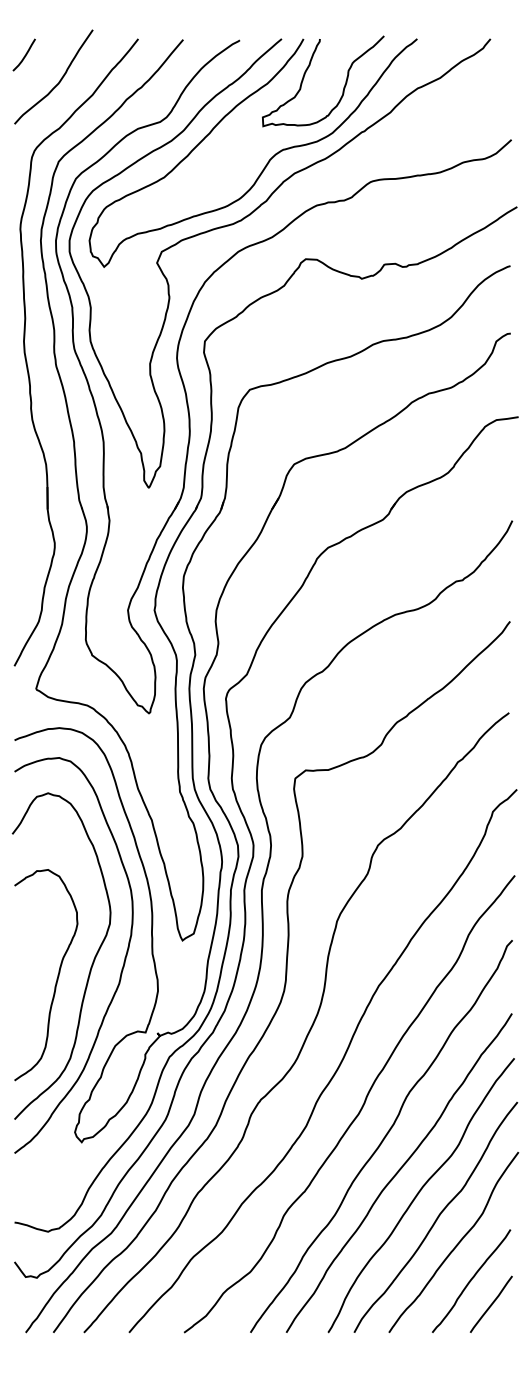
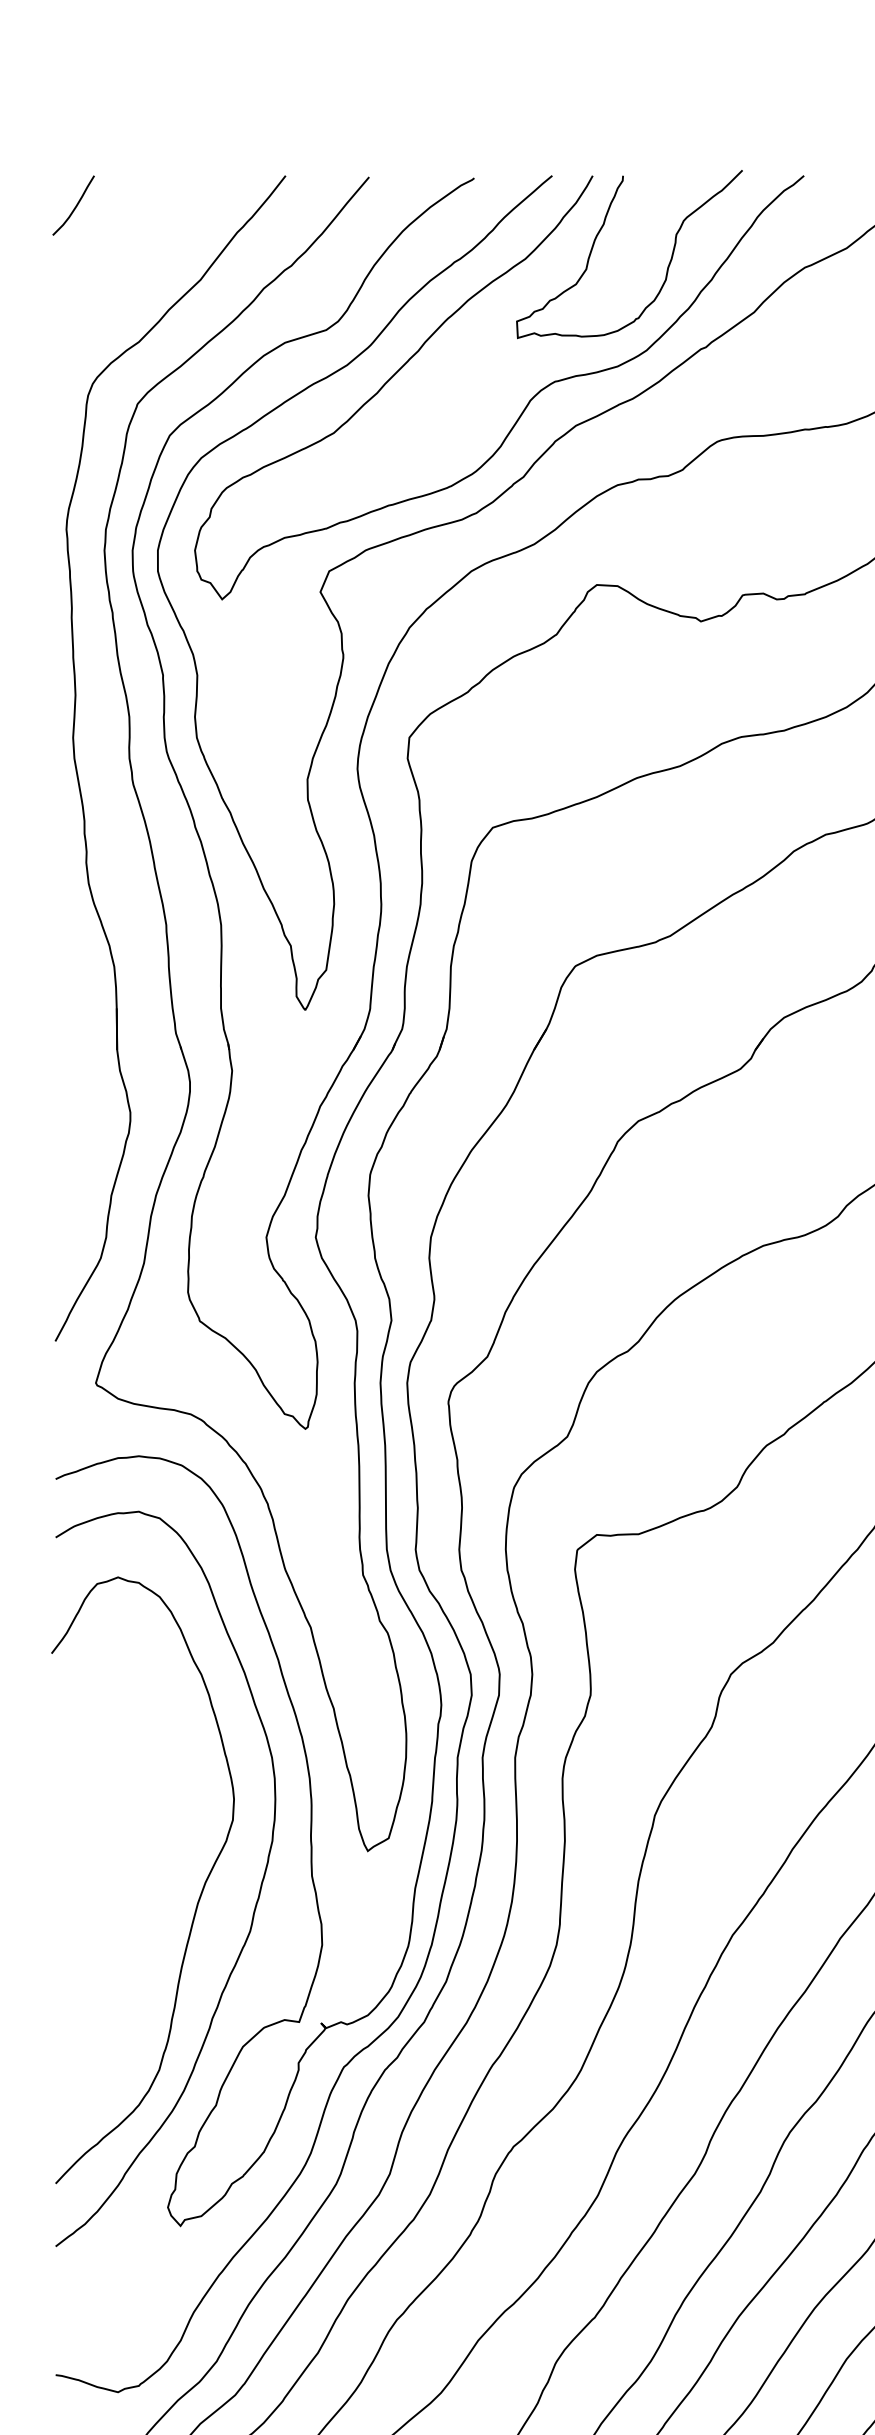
curve: (58, 81) -> (137, 254), removed
curve: (56, 978) -> (133, 1921), removed

